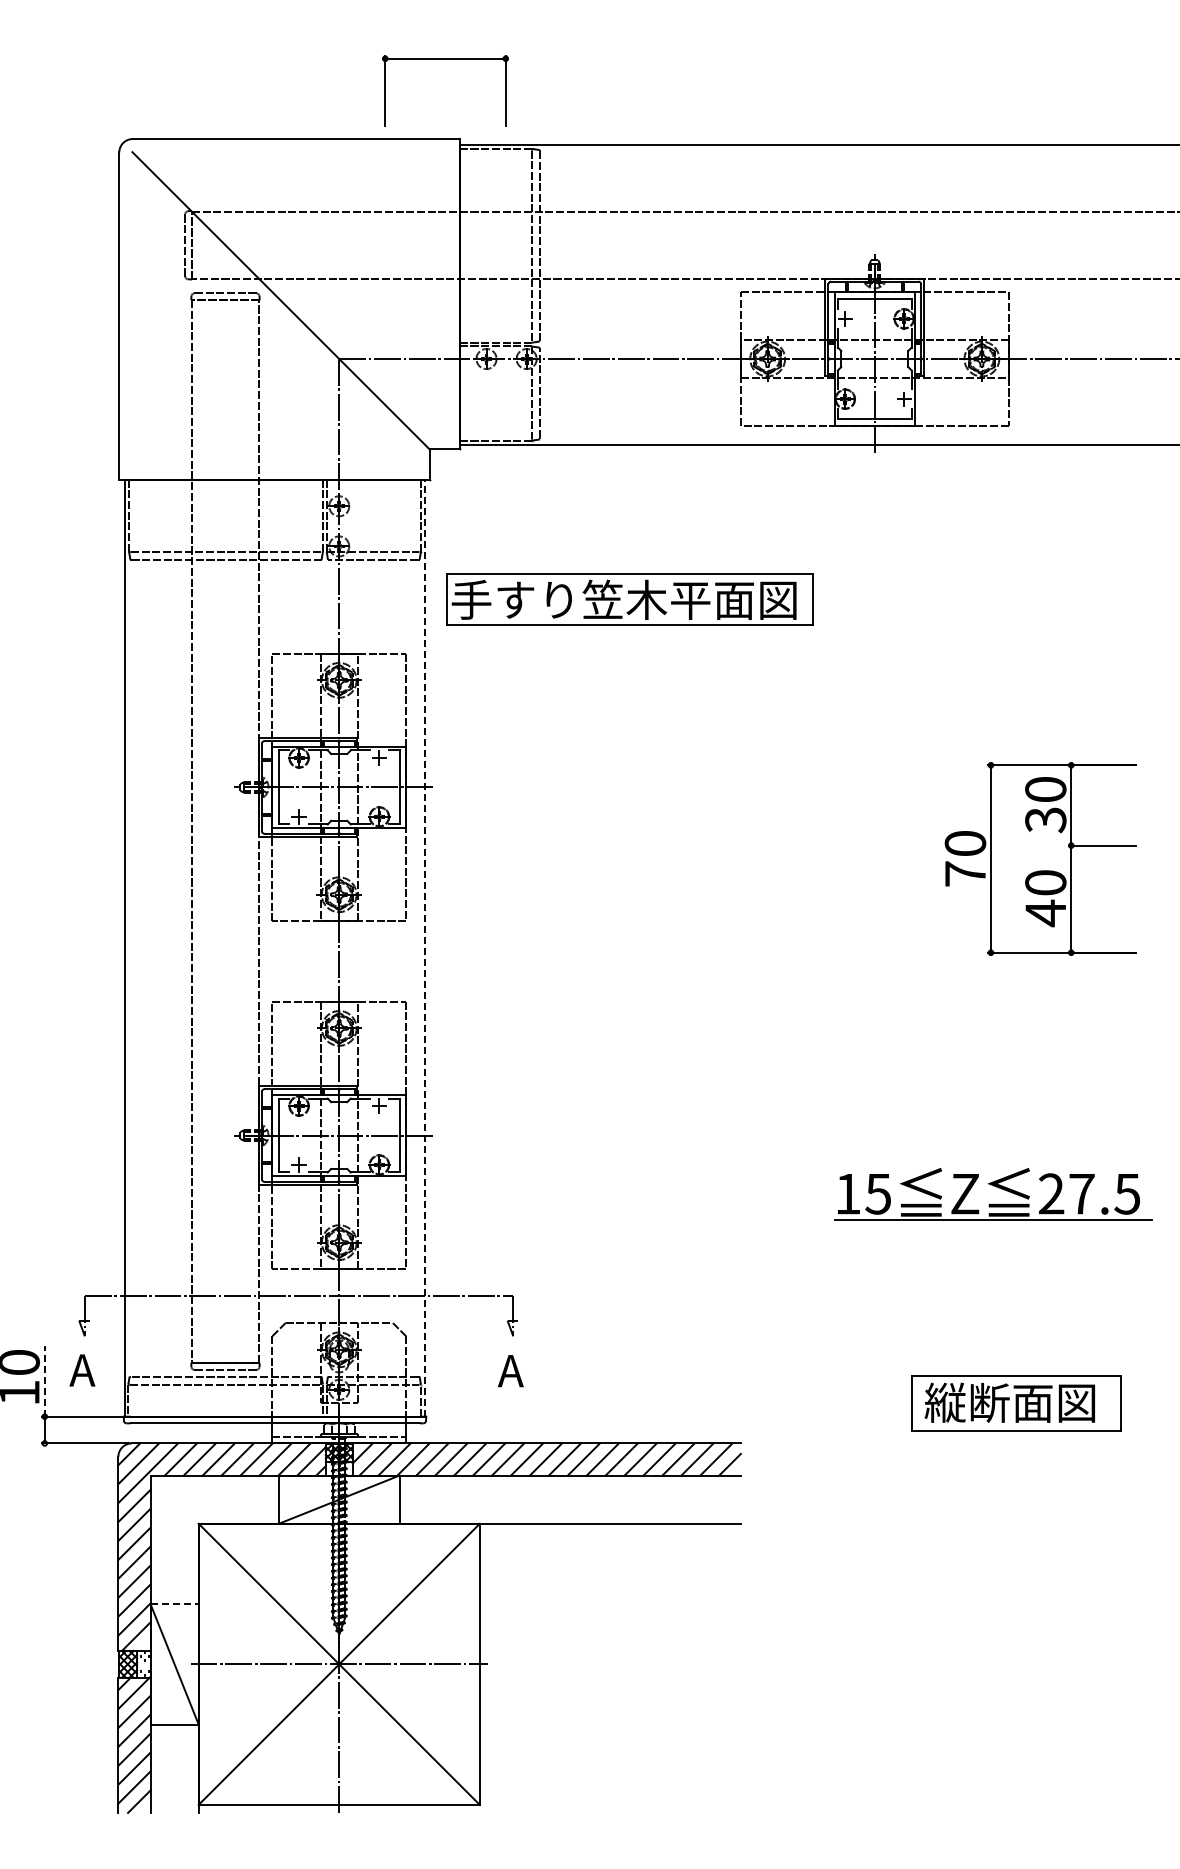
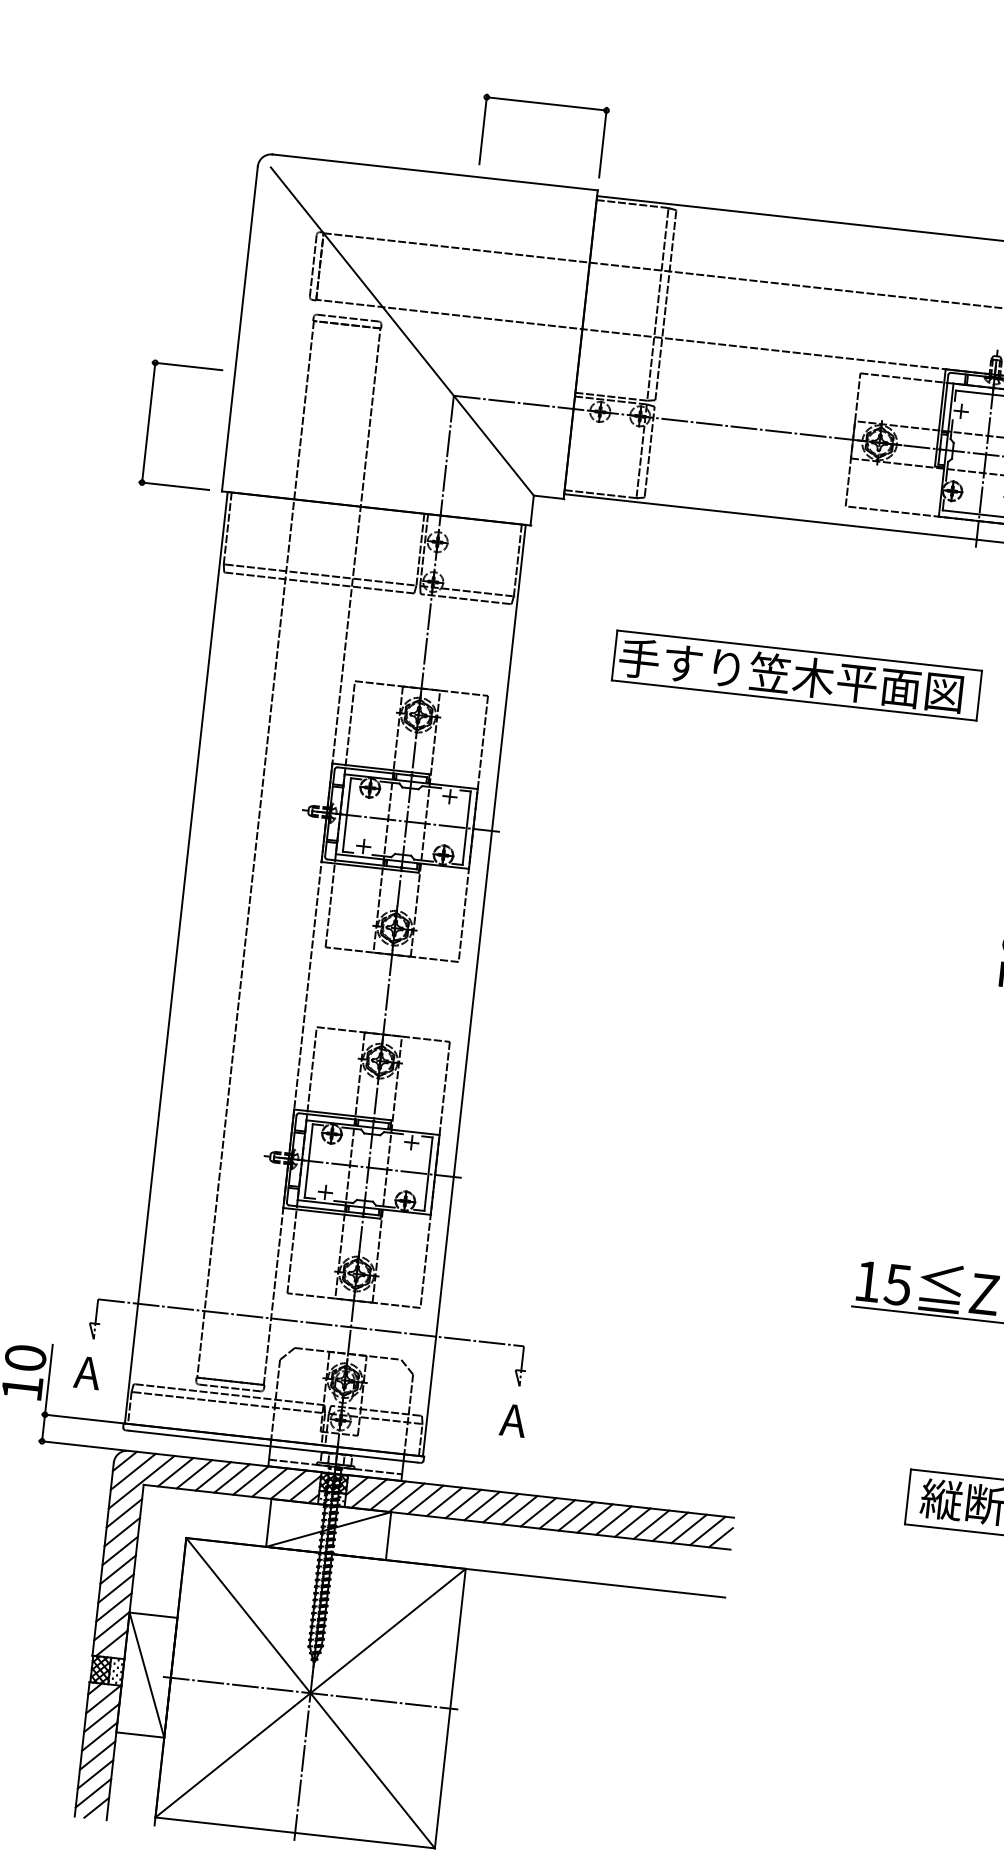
part: (445, 59) -> (546, 104), moved
part: (39, 418) -> (149, 421), added
part: (629, 599) -> (796, 675), moved
line: (424, 948) -> (473, 991), dashed -> solid
line: (44, 1381) -> (48, 1379), dashed -> solid
line: (175, 1604) -> (154, 1615), dashed -> solid

